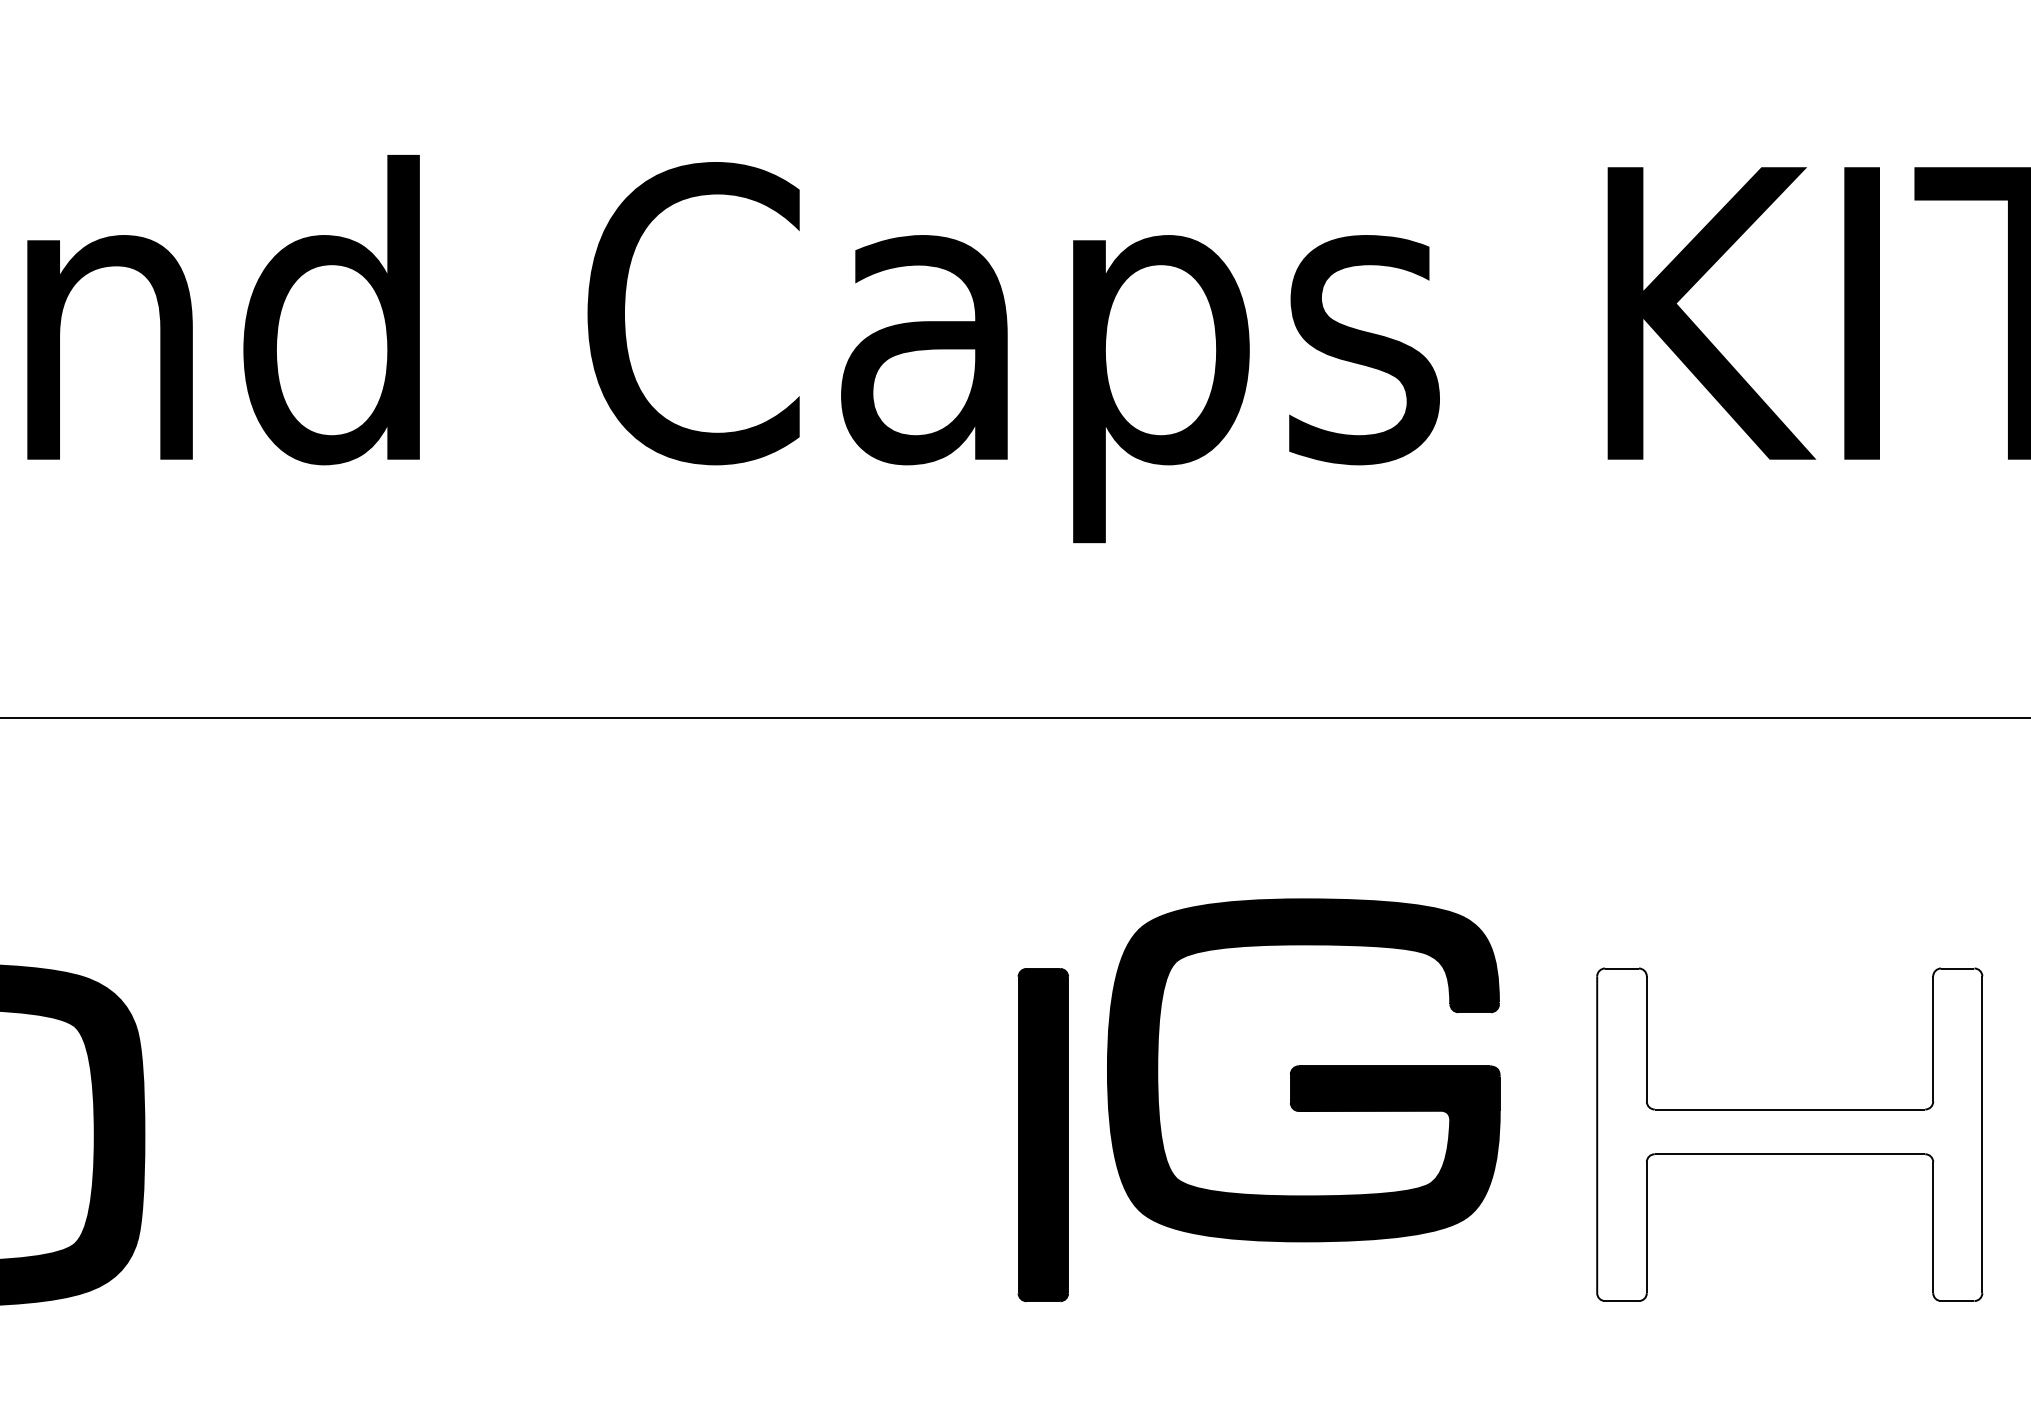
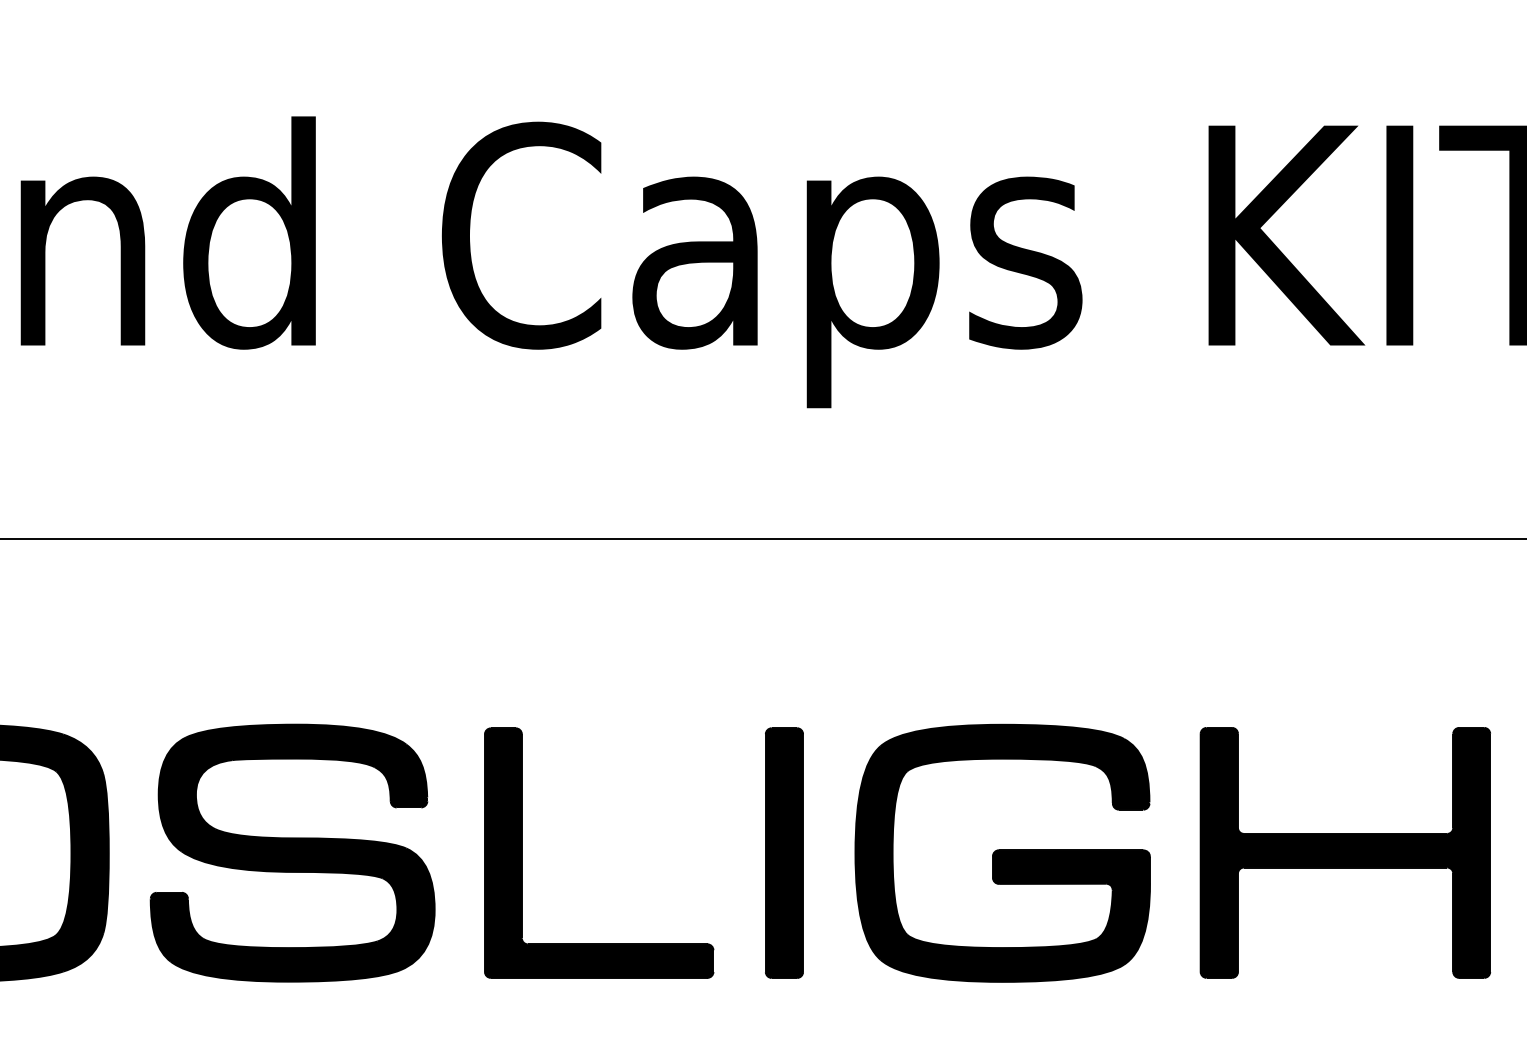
part: (1303, 1070) -> (1002, 853), moved
part: (388, 1134) -> (292, 852), added
part: (694, 1134) -> (522, 852), added
fill: (1789, 1134) -> (1345, 852), added

